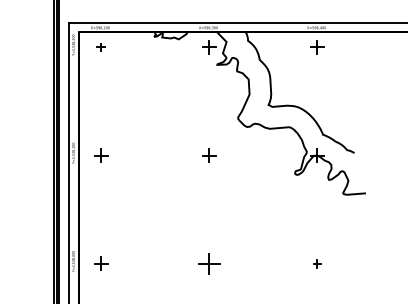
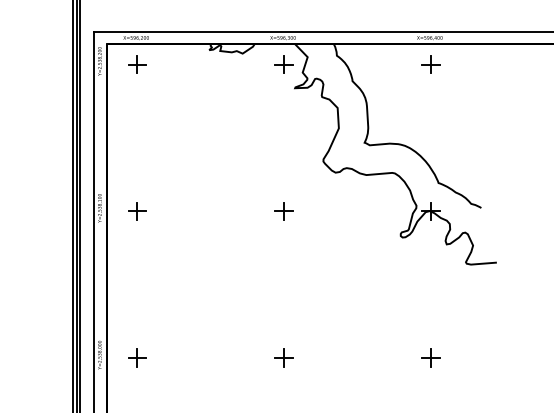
part: (101, 47) -> (137, 64), size x1.67
part: (209, 263) -> (284, 357), size x0.62
part: (317, 263) -> (431, 357), size x1.67

